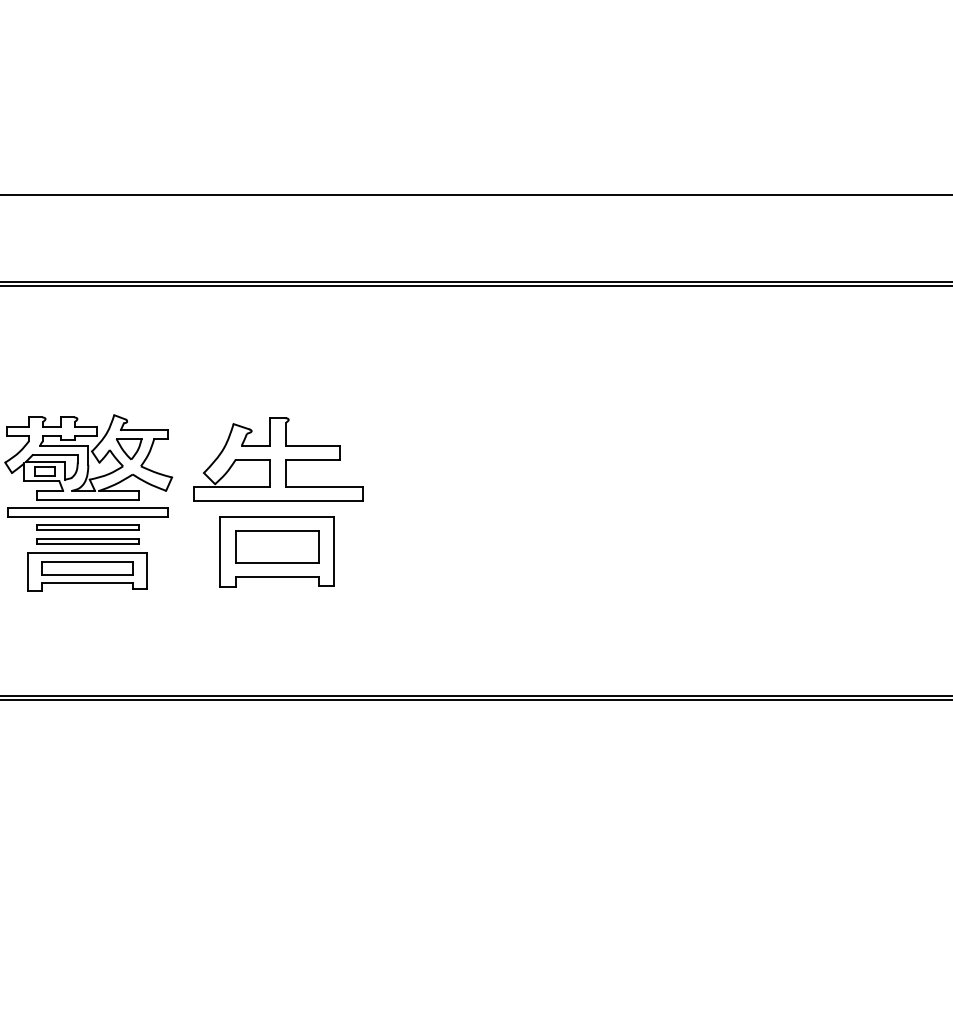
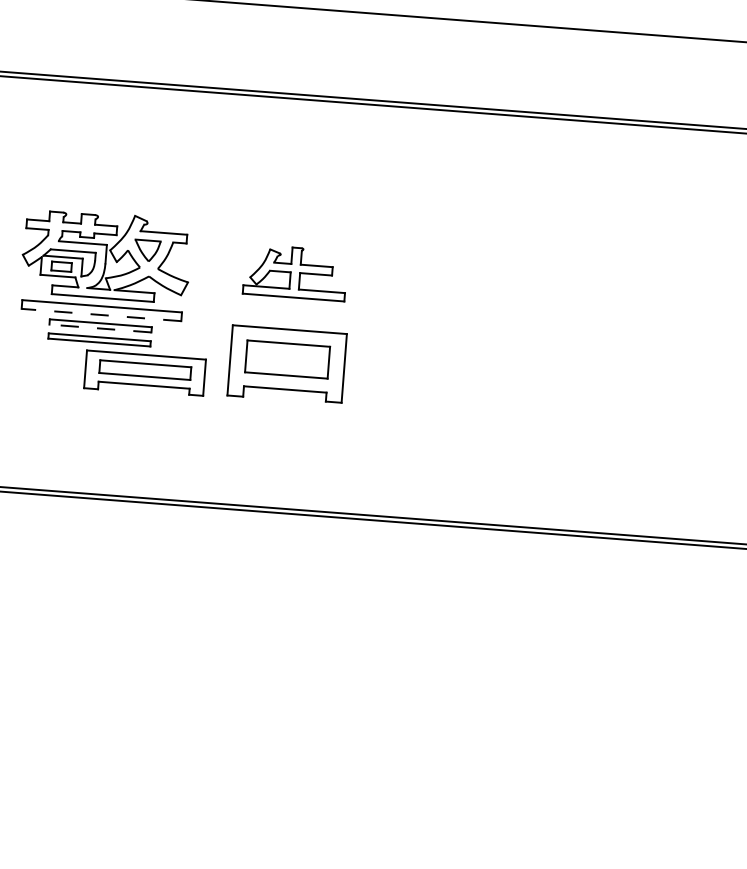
part: (278, 459) -> (295, 272), size x0.6
line: (87, 516) -> (100, 314), solid -> dashed
line: (87, 530) -> (99, 328), solid -> dashed
part: (87, 571) -> (145, 373), moved

